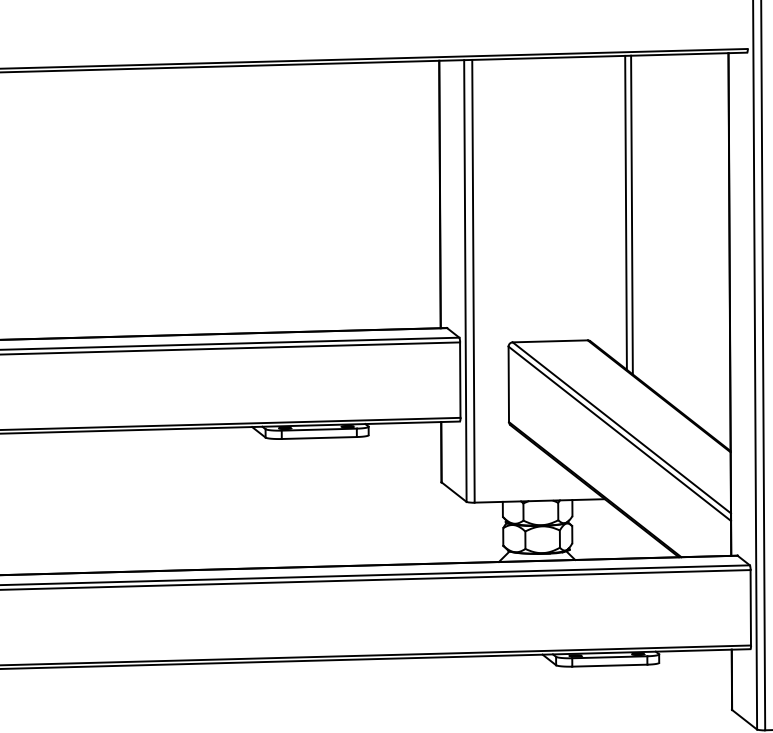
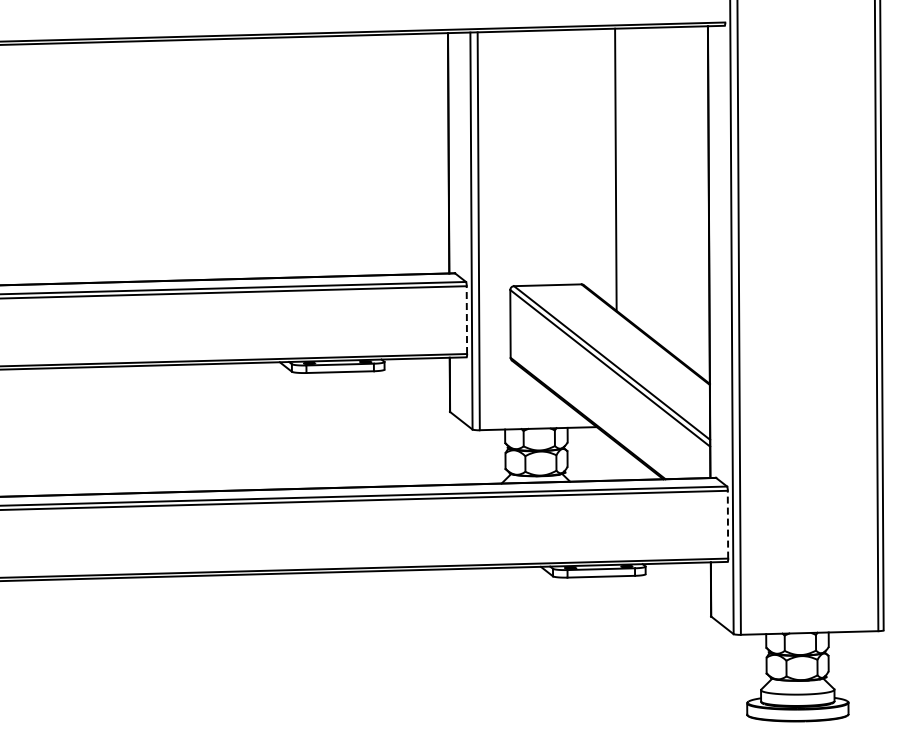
line: (631, 214) -> (620, 171), removed
line: (459, 380) -> (466, 320), solid -> dashed
line: (750, 607) -> (727, 524), solid -> dashed

